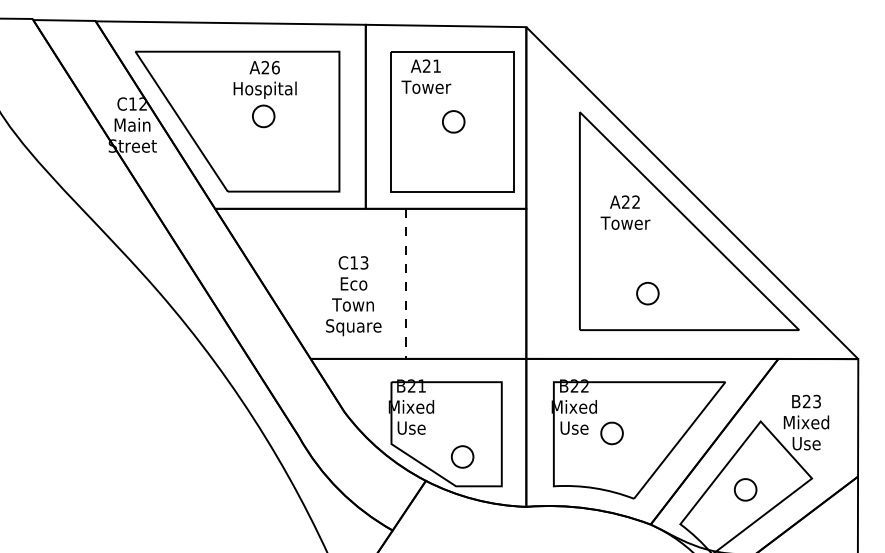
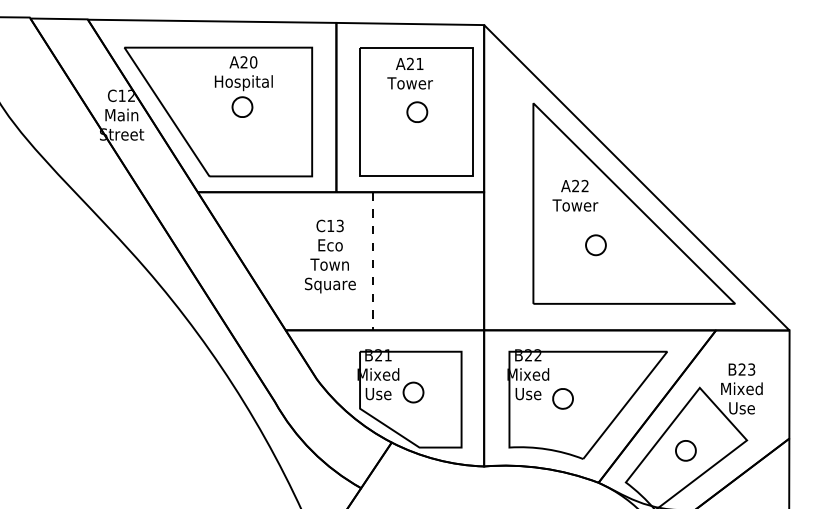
text: (275, 67) -> (253, 62), A26 -> A20
text: (425, 76) -> (409, 73), moved
part: (647, 293) -> (595, 245), moved
text: (353, 296) -> (330, 256), moved
part: (462, 456) -> (413, 392), moved

